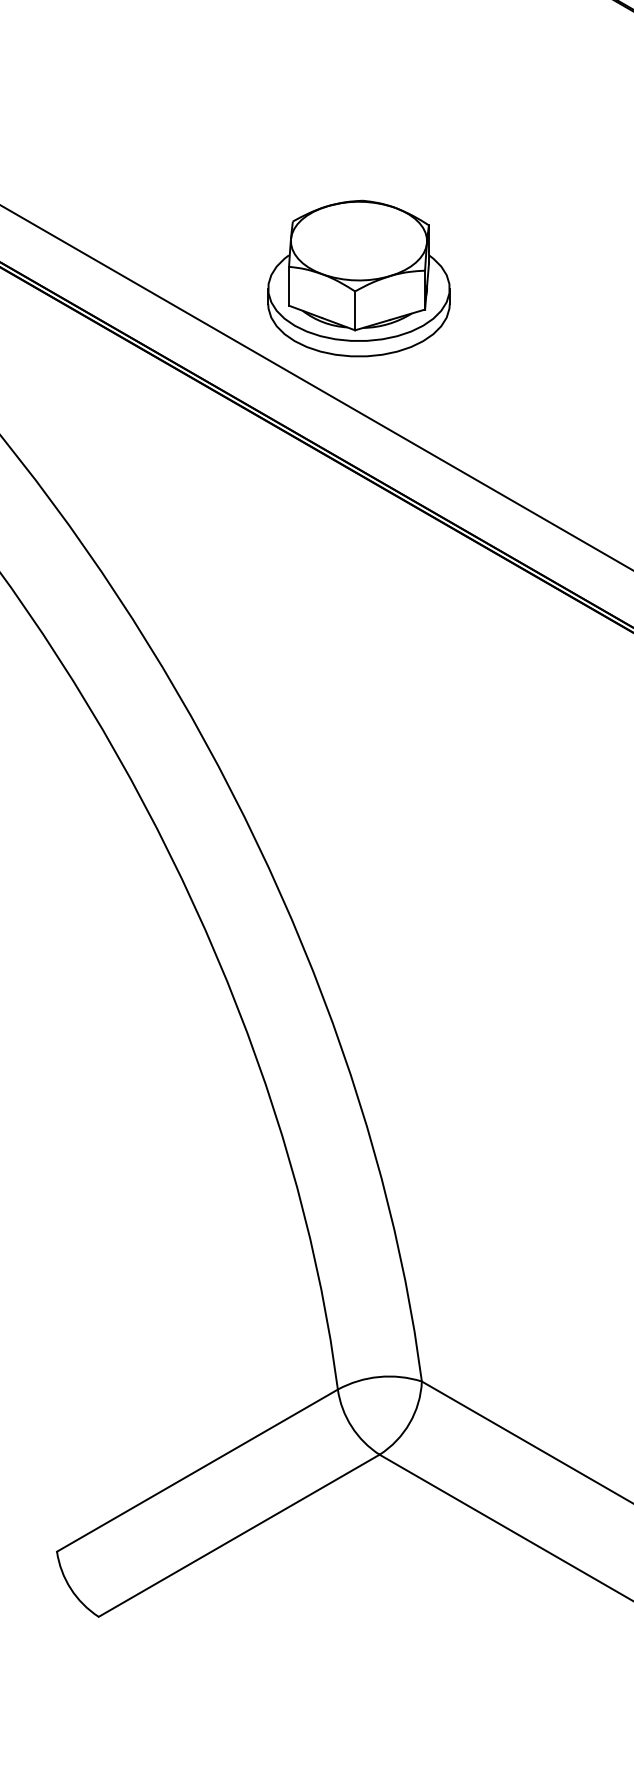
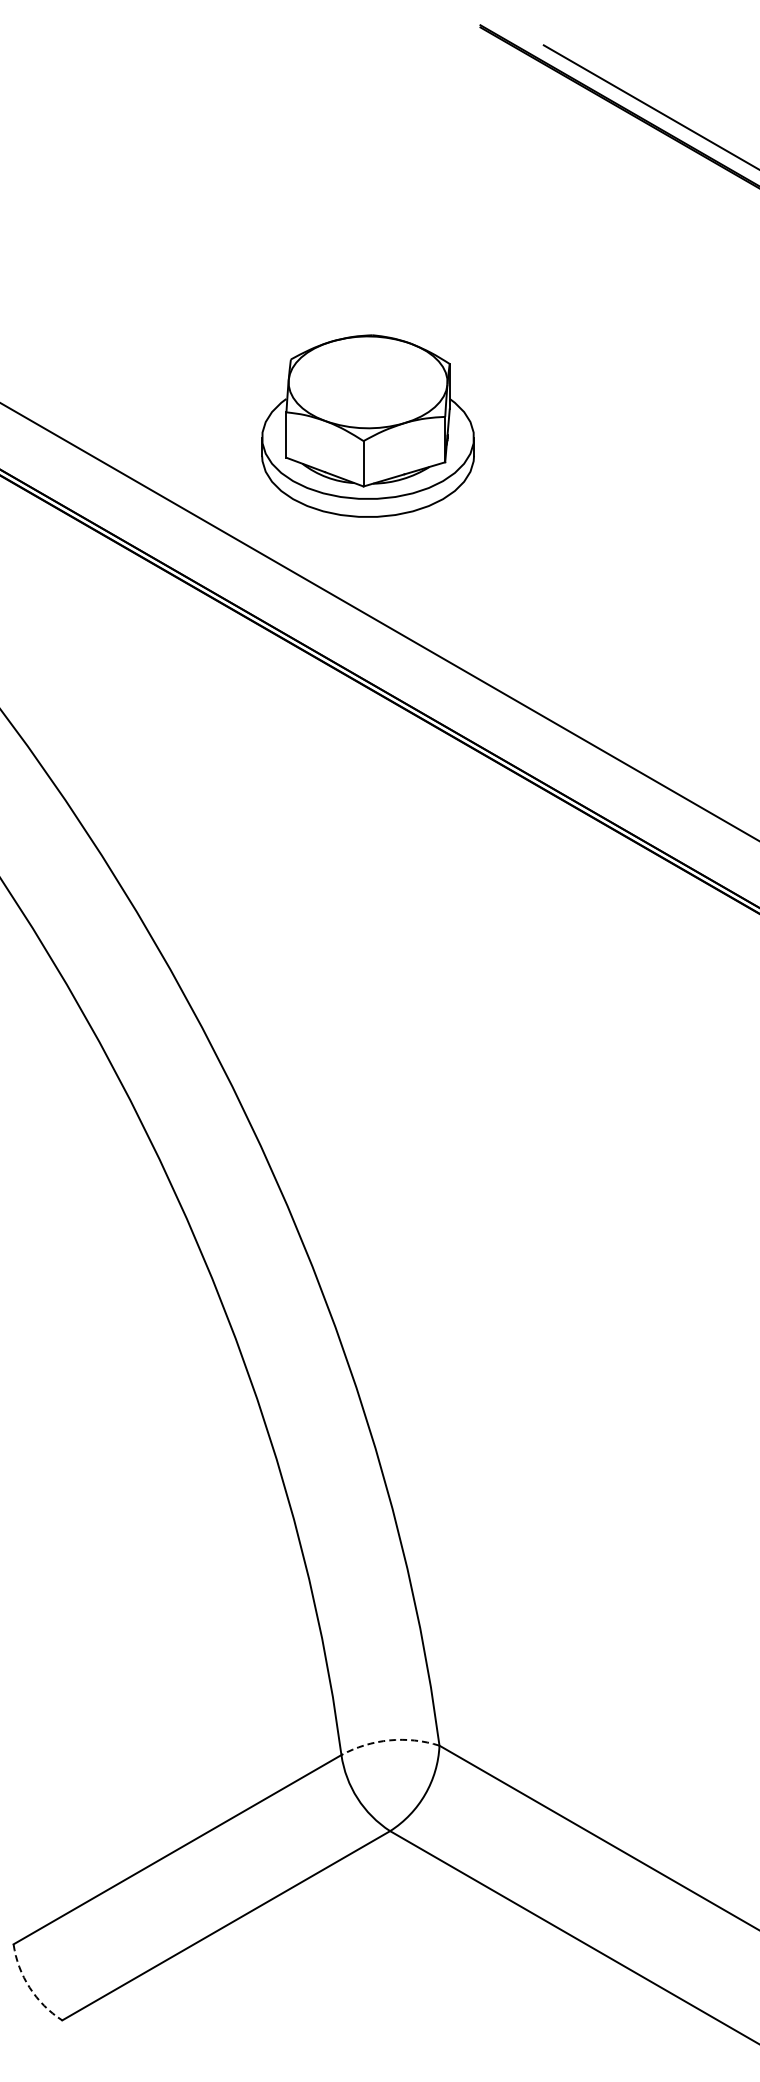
part: (358, 278) -> (367, 425), moved
arc: (379, 1377) -> (389, 1740), solid -> dashed
arc: (70, 1588) -> (29, 1987), solid -> dashed

